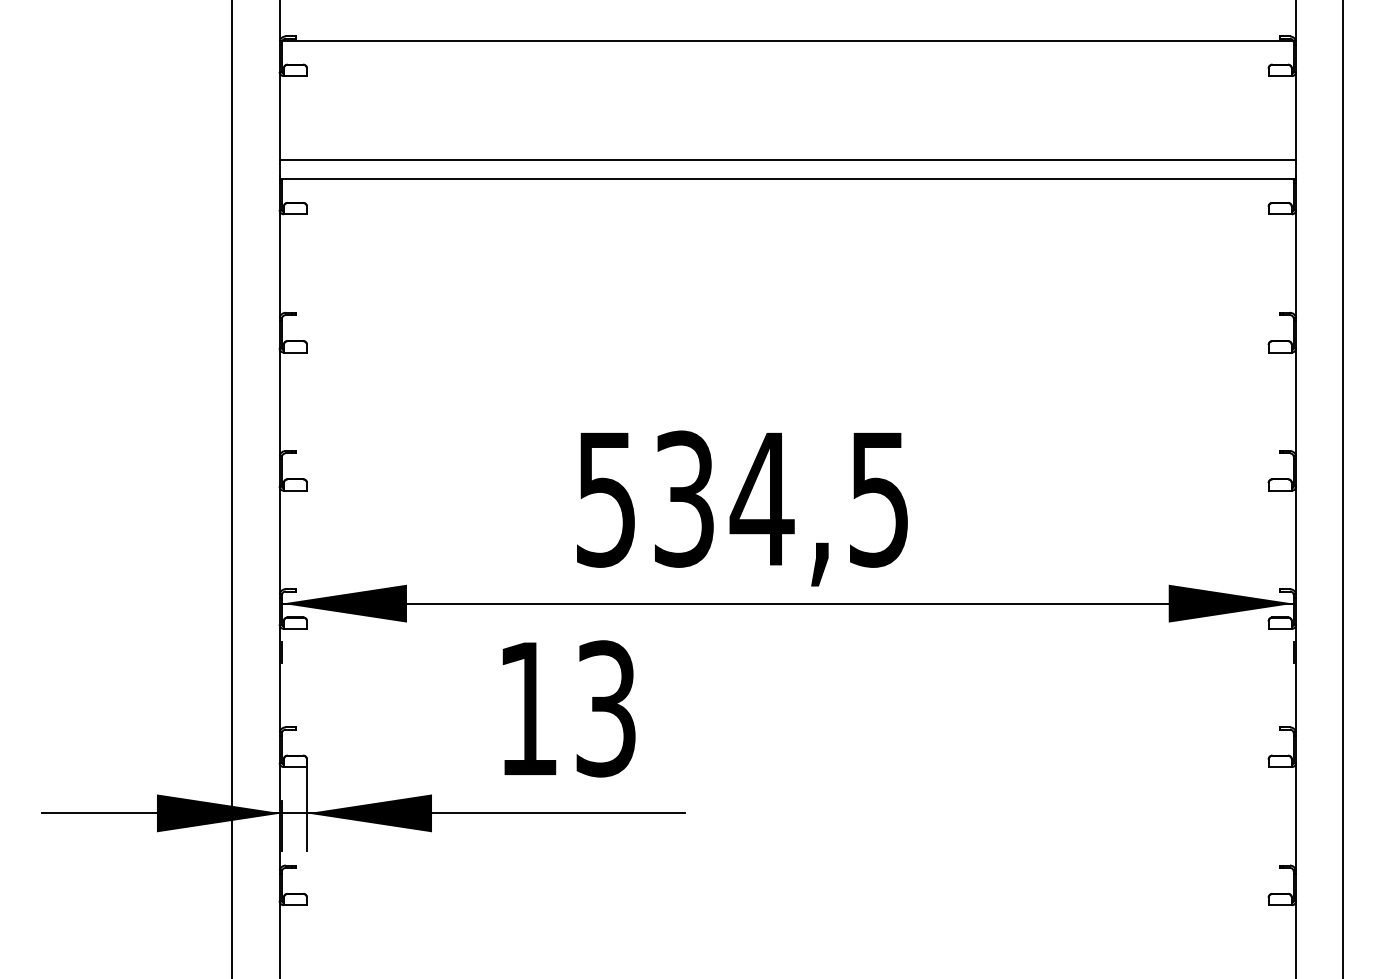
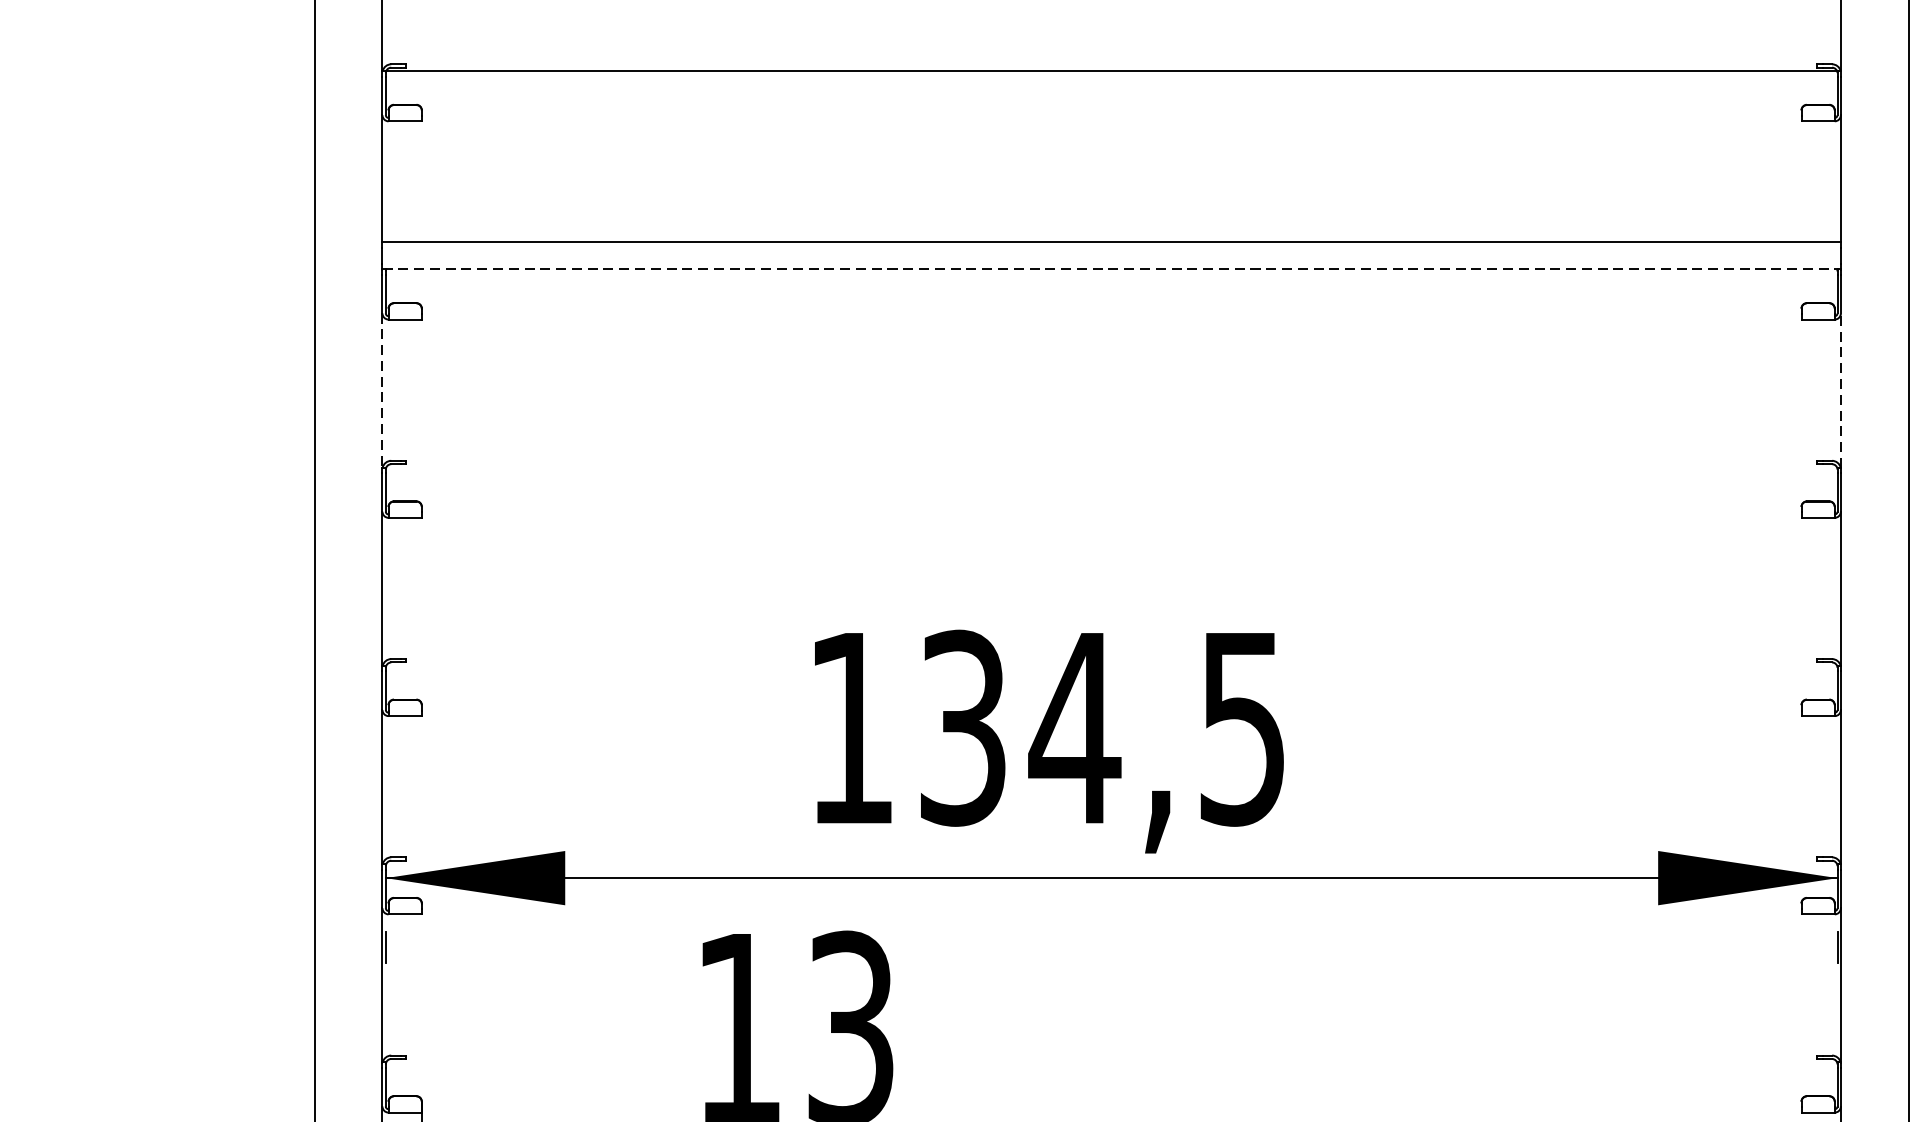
line: (788, 179) -> (1112, 269), solid -> dashed
line: (279, 263) -> (382, 390), solid -> dashed
line: (1296, 263) -> (1841, 390), solid -> dashed
text: (605, 499) -> (850, 728), 534,5 -> 134,5

